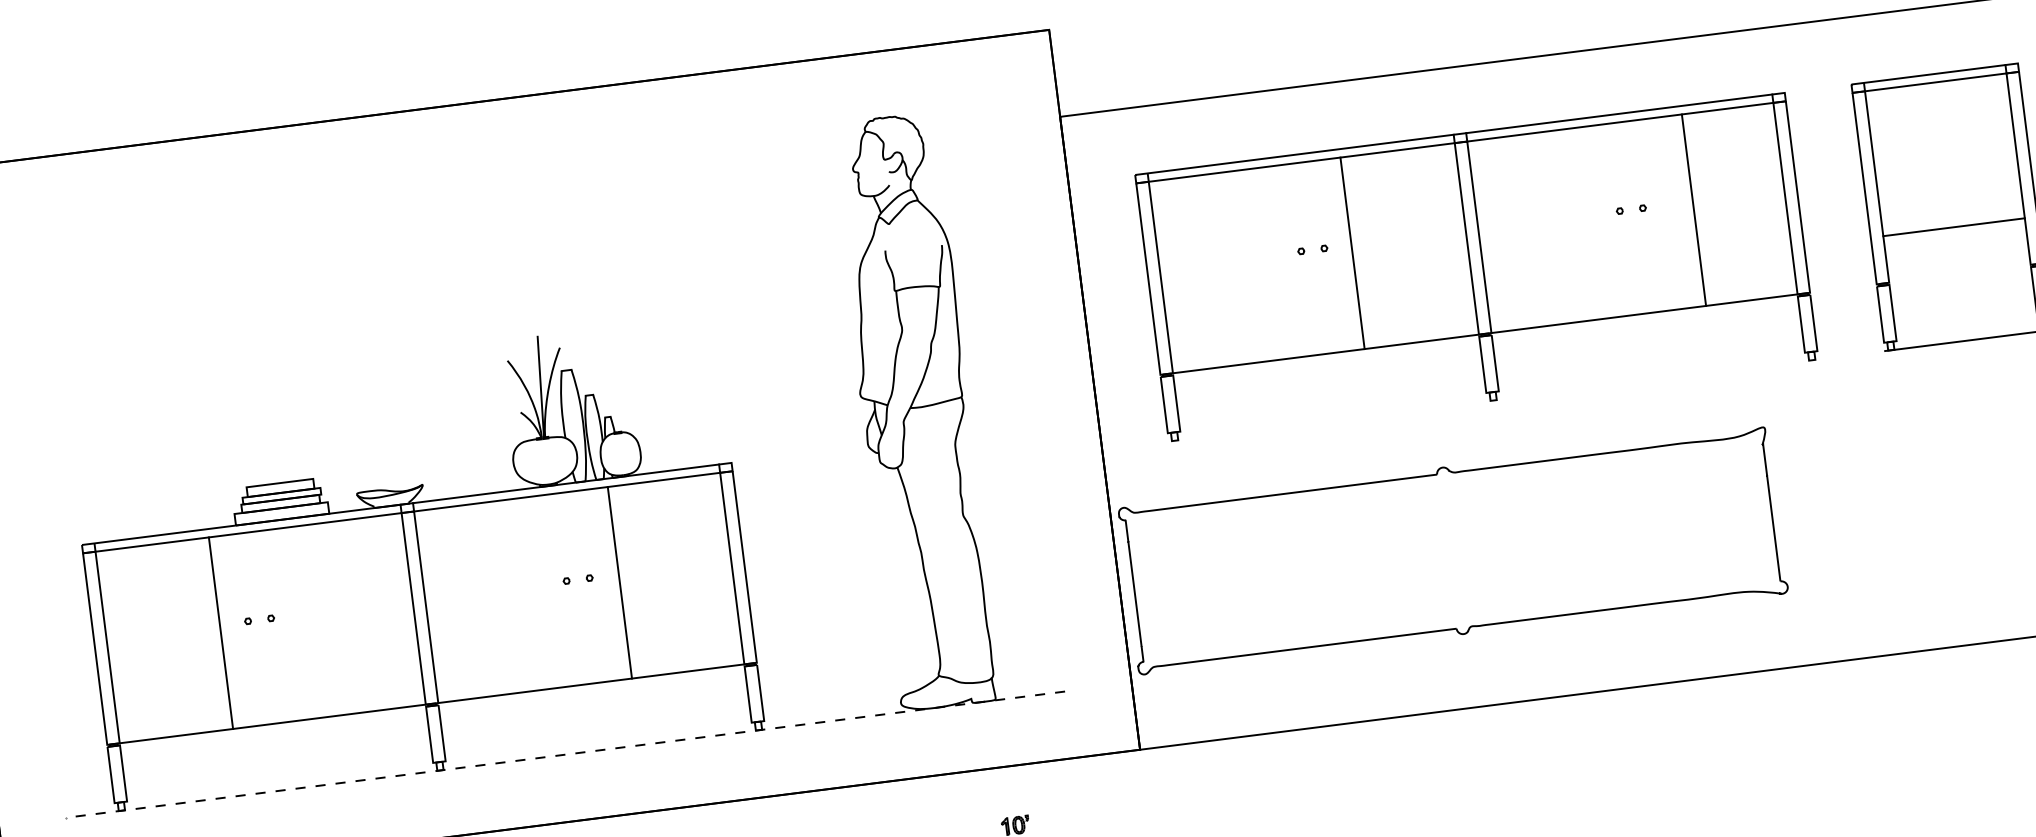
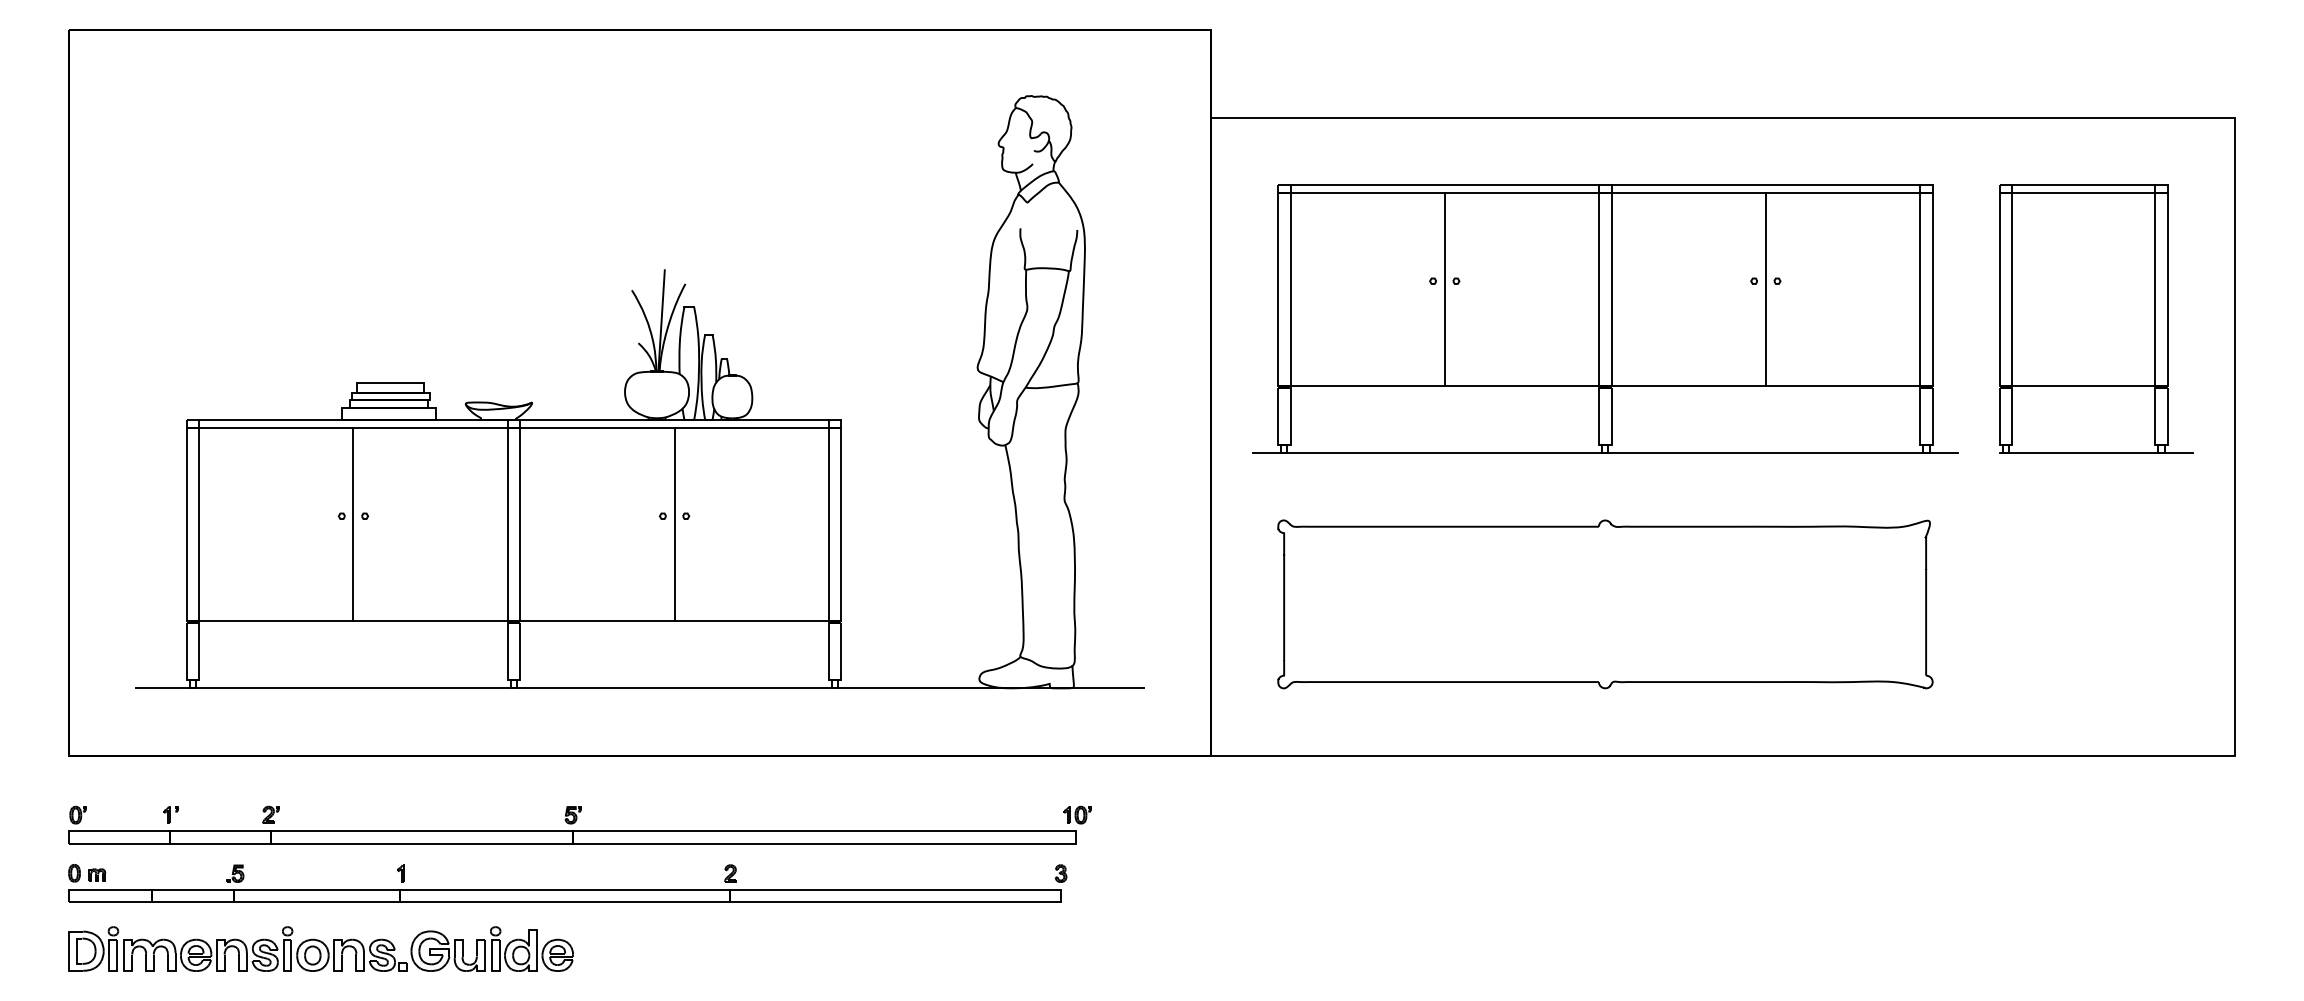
line: (1693, 210) -> (1765, 289), moved
line: (1953, 227) -> (2083, 386), moved
line: (1352, 253) -> (1444, 289), moved
line: (1492, 400) -> (1604, 453), added
part: (1453, 550) -> (1605, 604), moved
line: (619, 582) -> (674, 524), moved
line: (220, 633) -> (353, 524), moved
line: (564, 754) -> (639, 688), dashed -> solid

